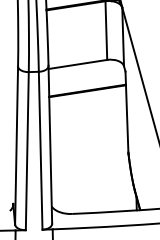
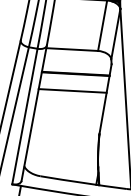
line: (87, 110) -> (72, 90), added

